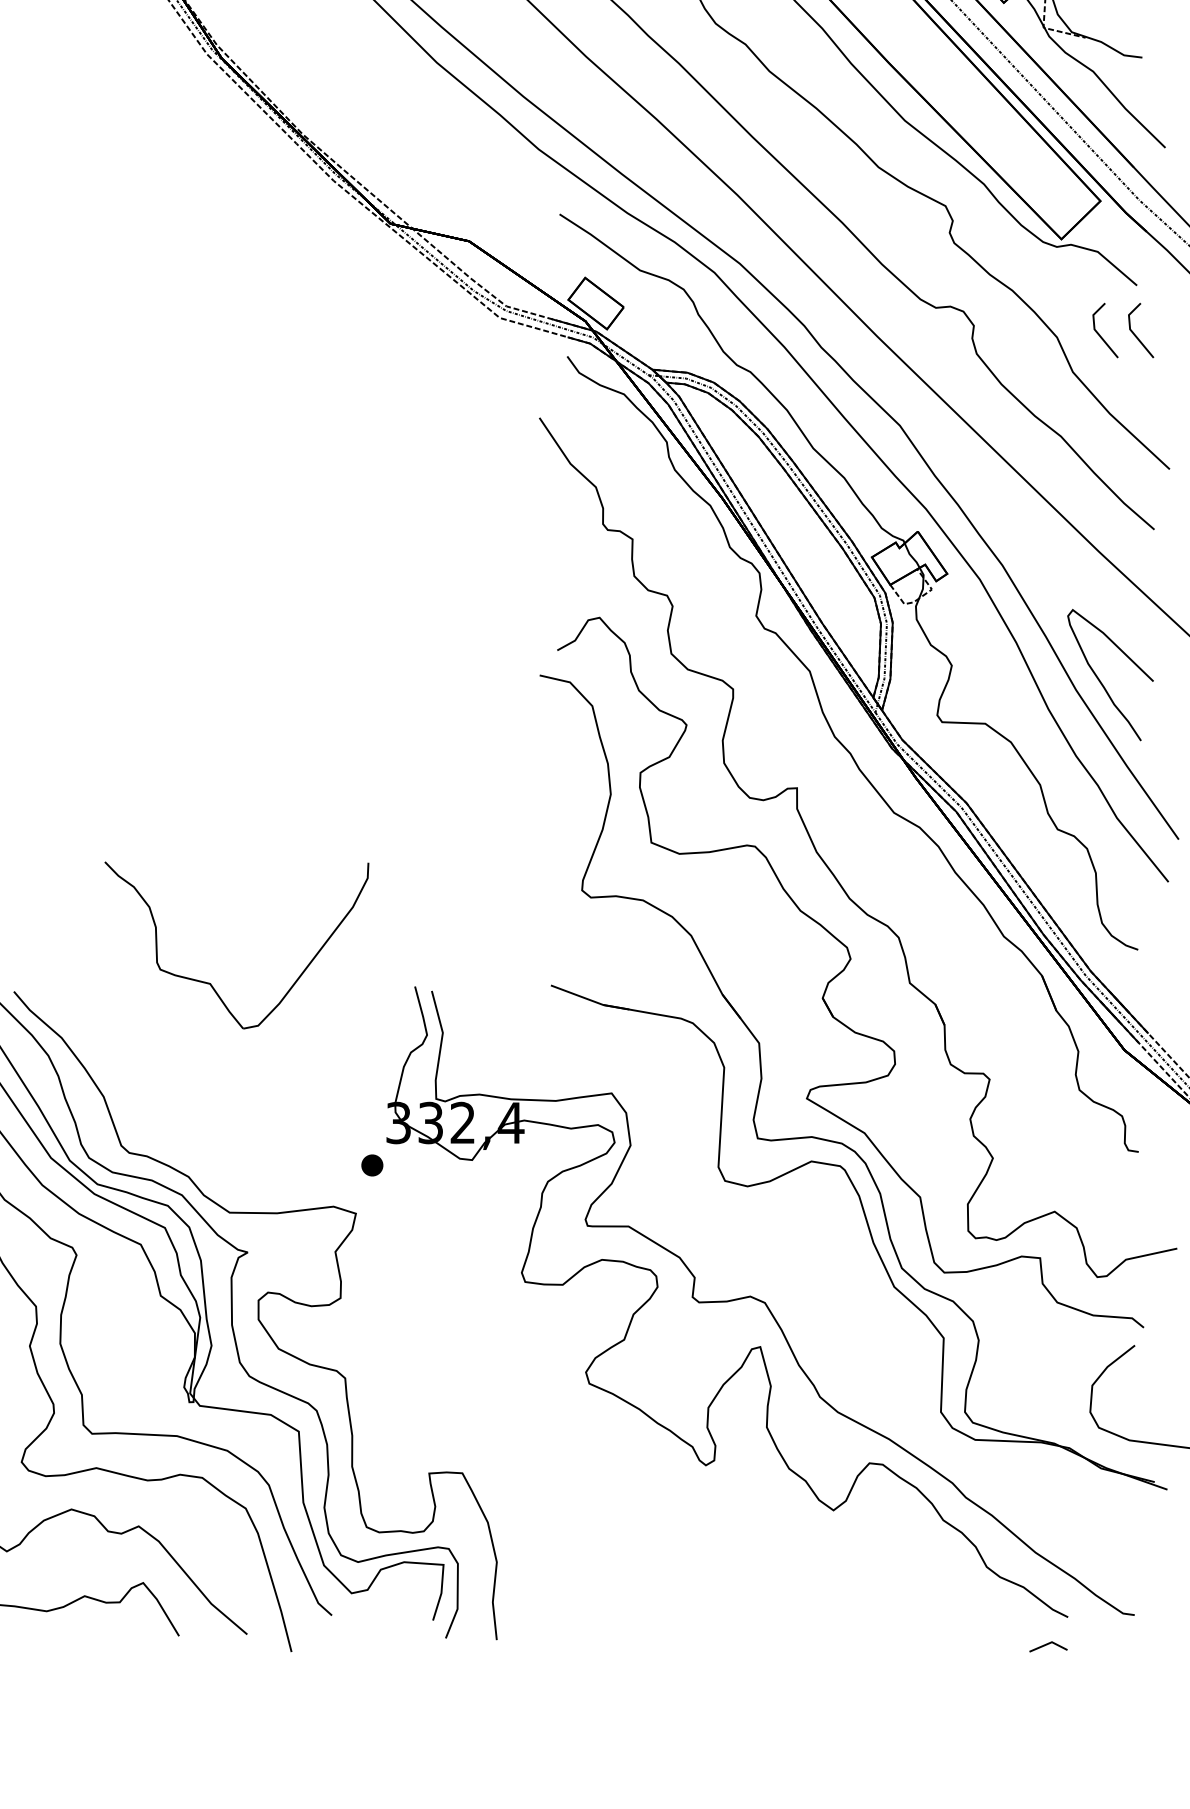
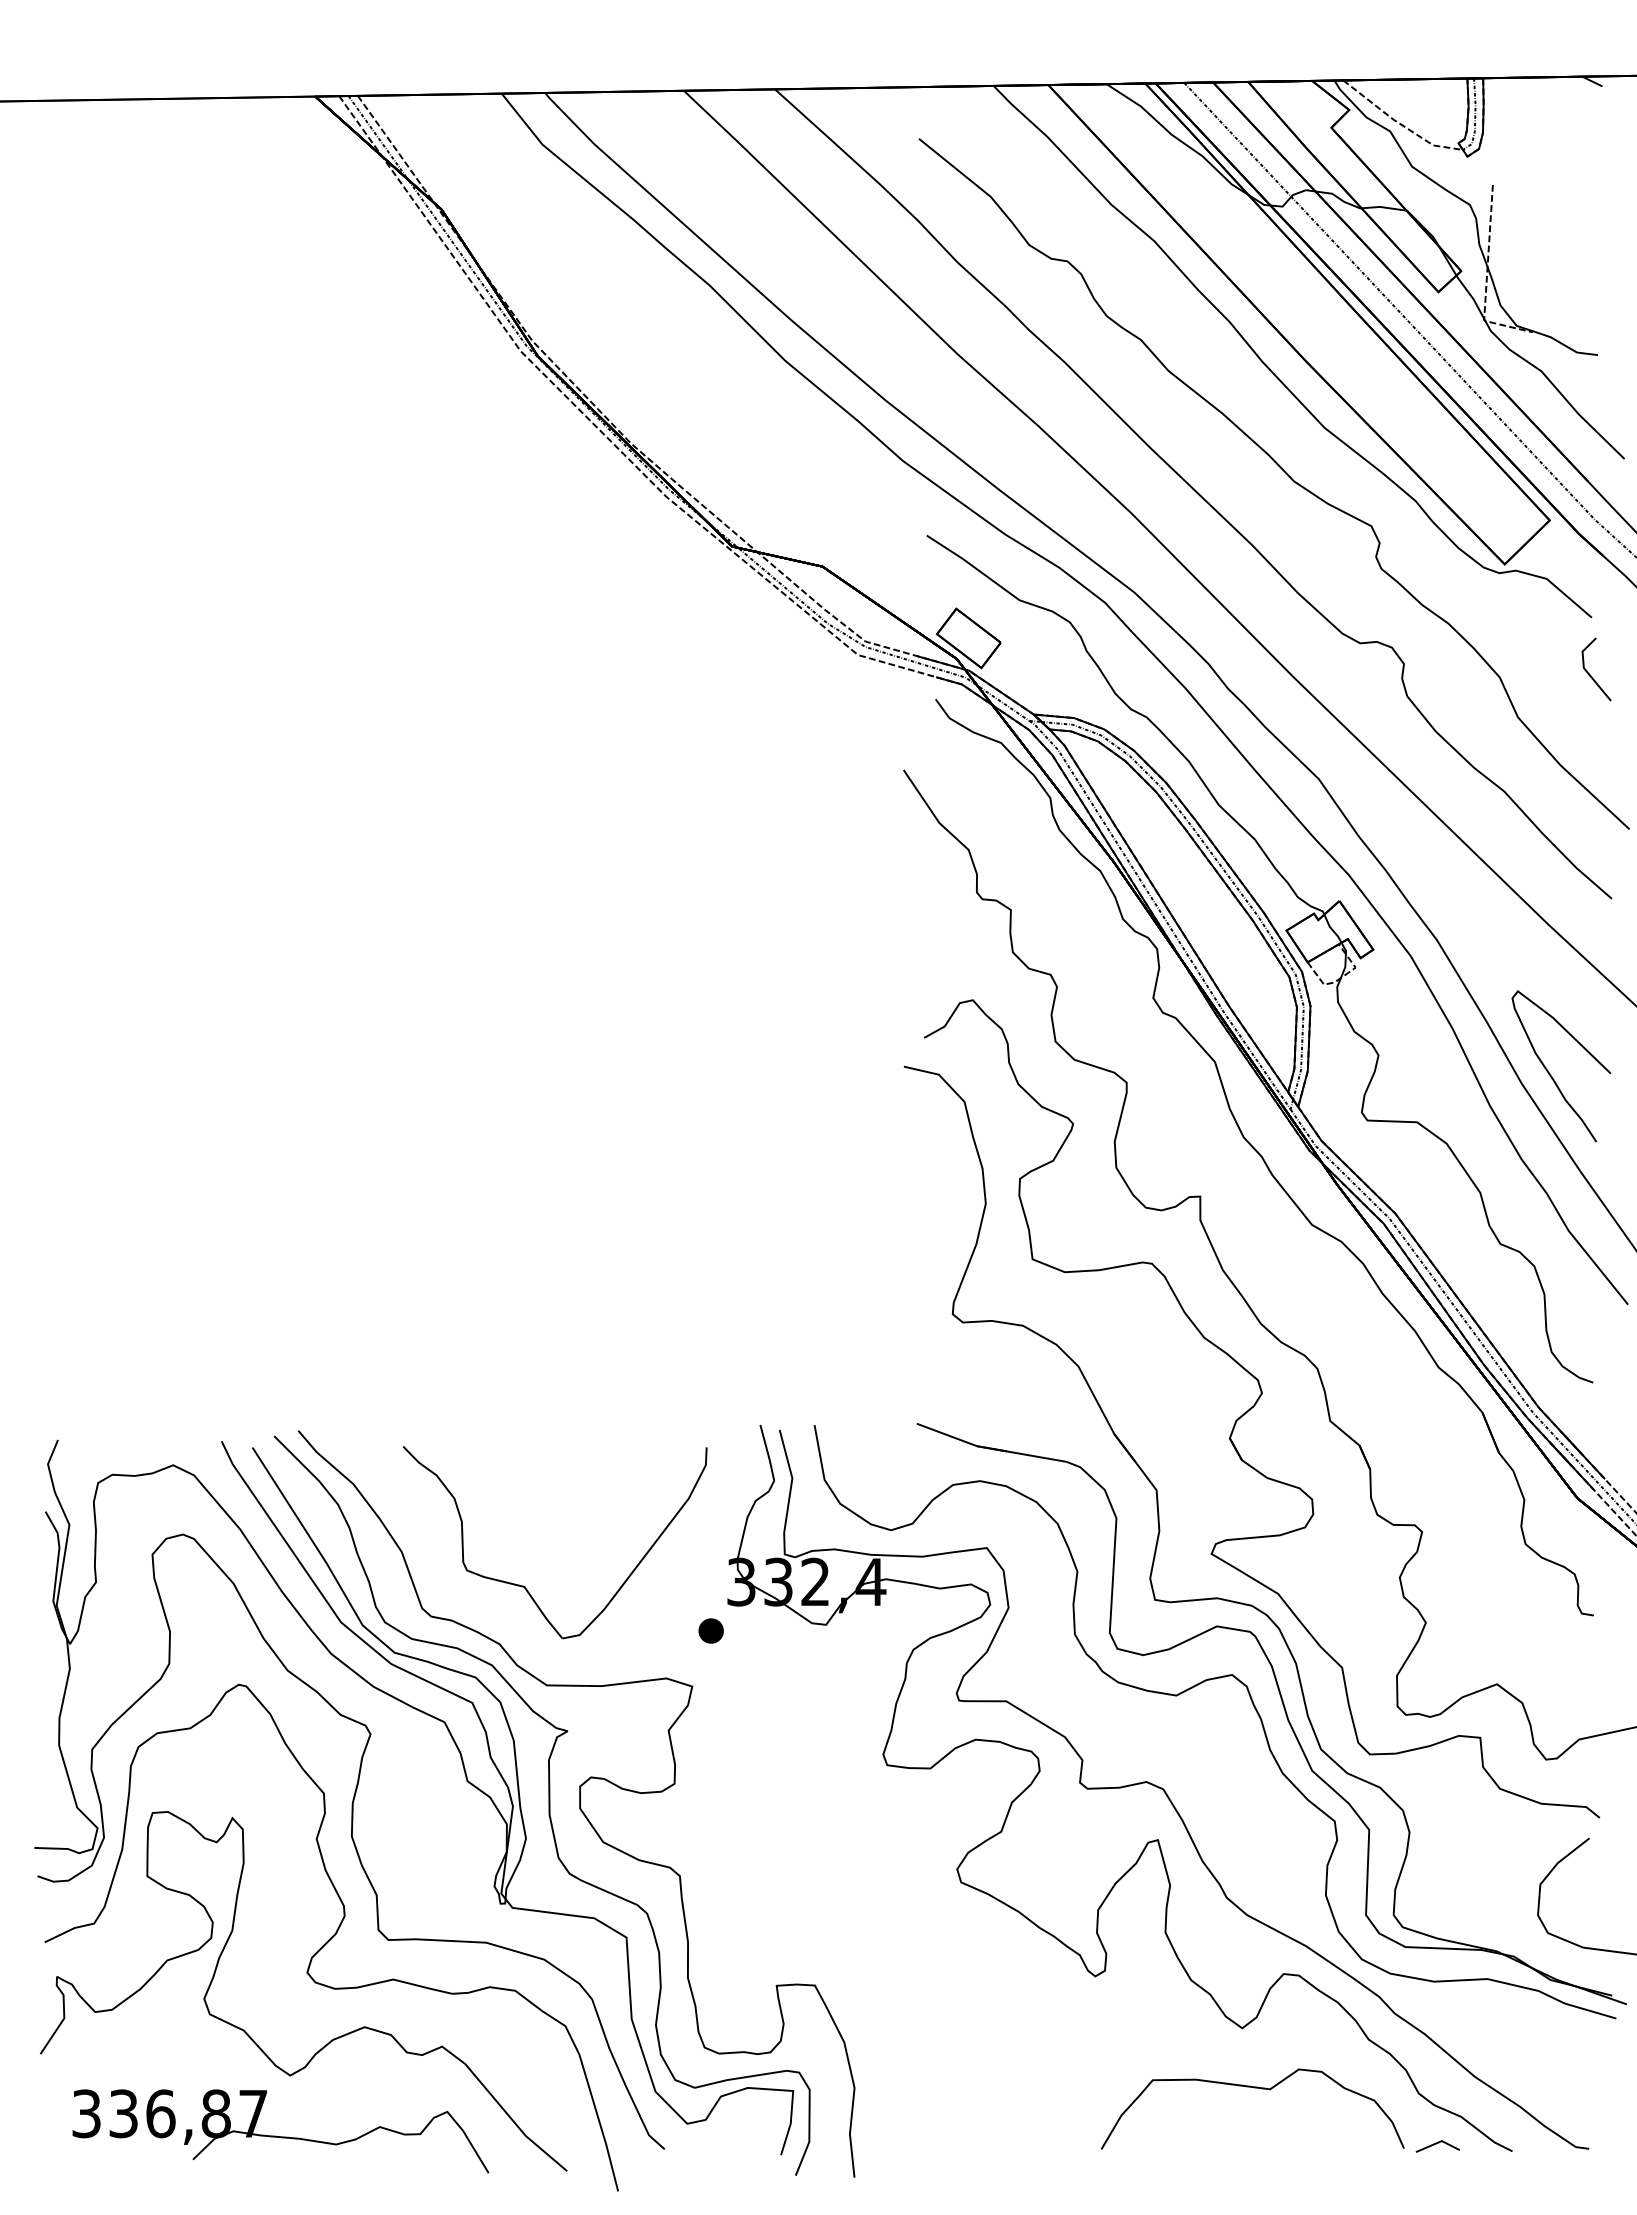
line: (1100, 334) -> (1549, 674), removed
part: (211, 983) -> (525, 1586), moved
curve: (793, 1213) -> (1196, 1686), added
curve: (843, 1562) -> (1253, 2088), added
line: (1047, 1645) -> (1436, 2144), moved

